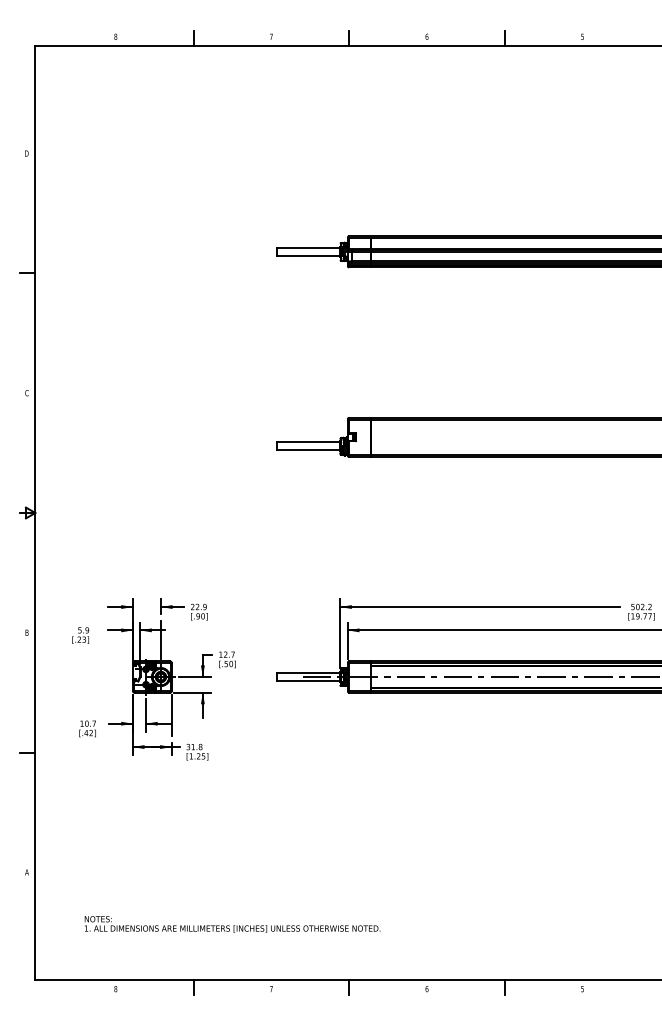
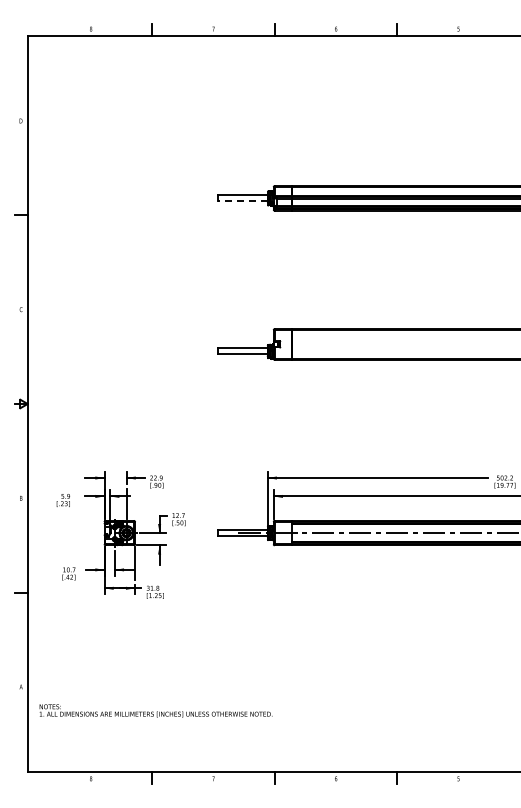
line: (308, 255) -> (242, 201), solid -> dashed
text: (231, 923) -> (155, 710), moved

